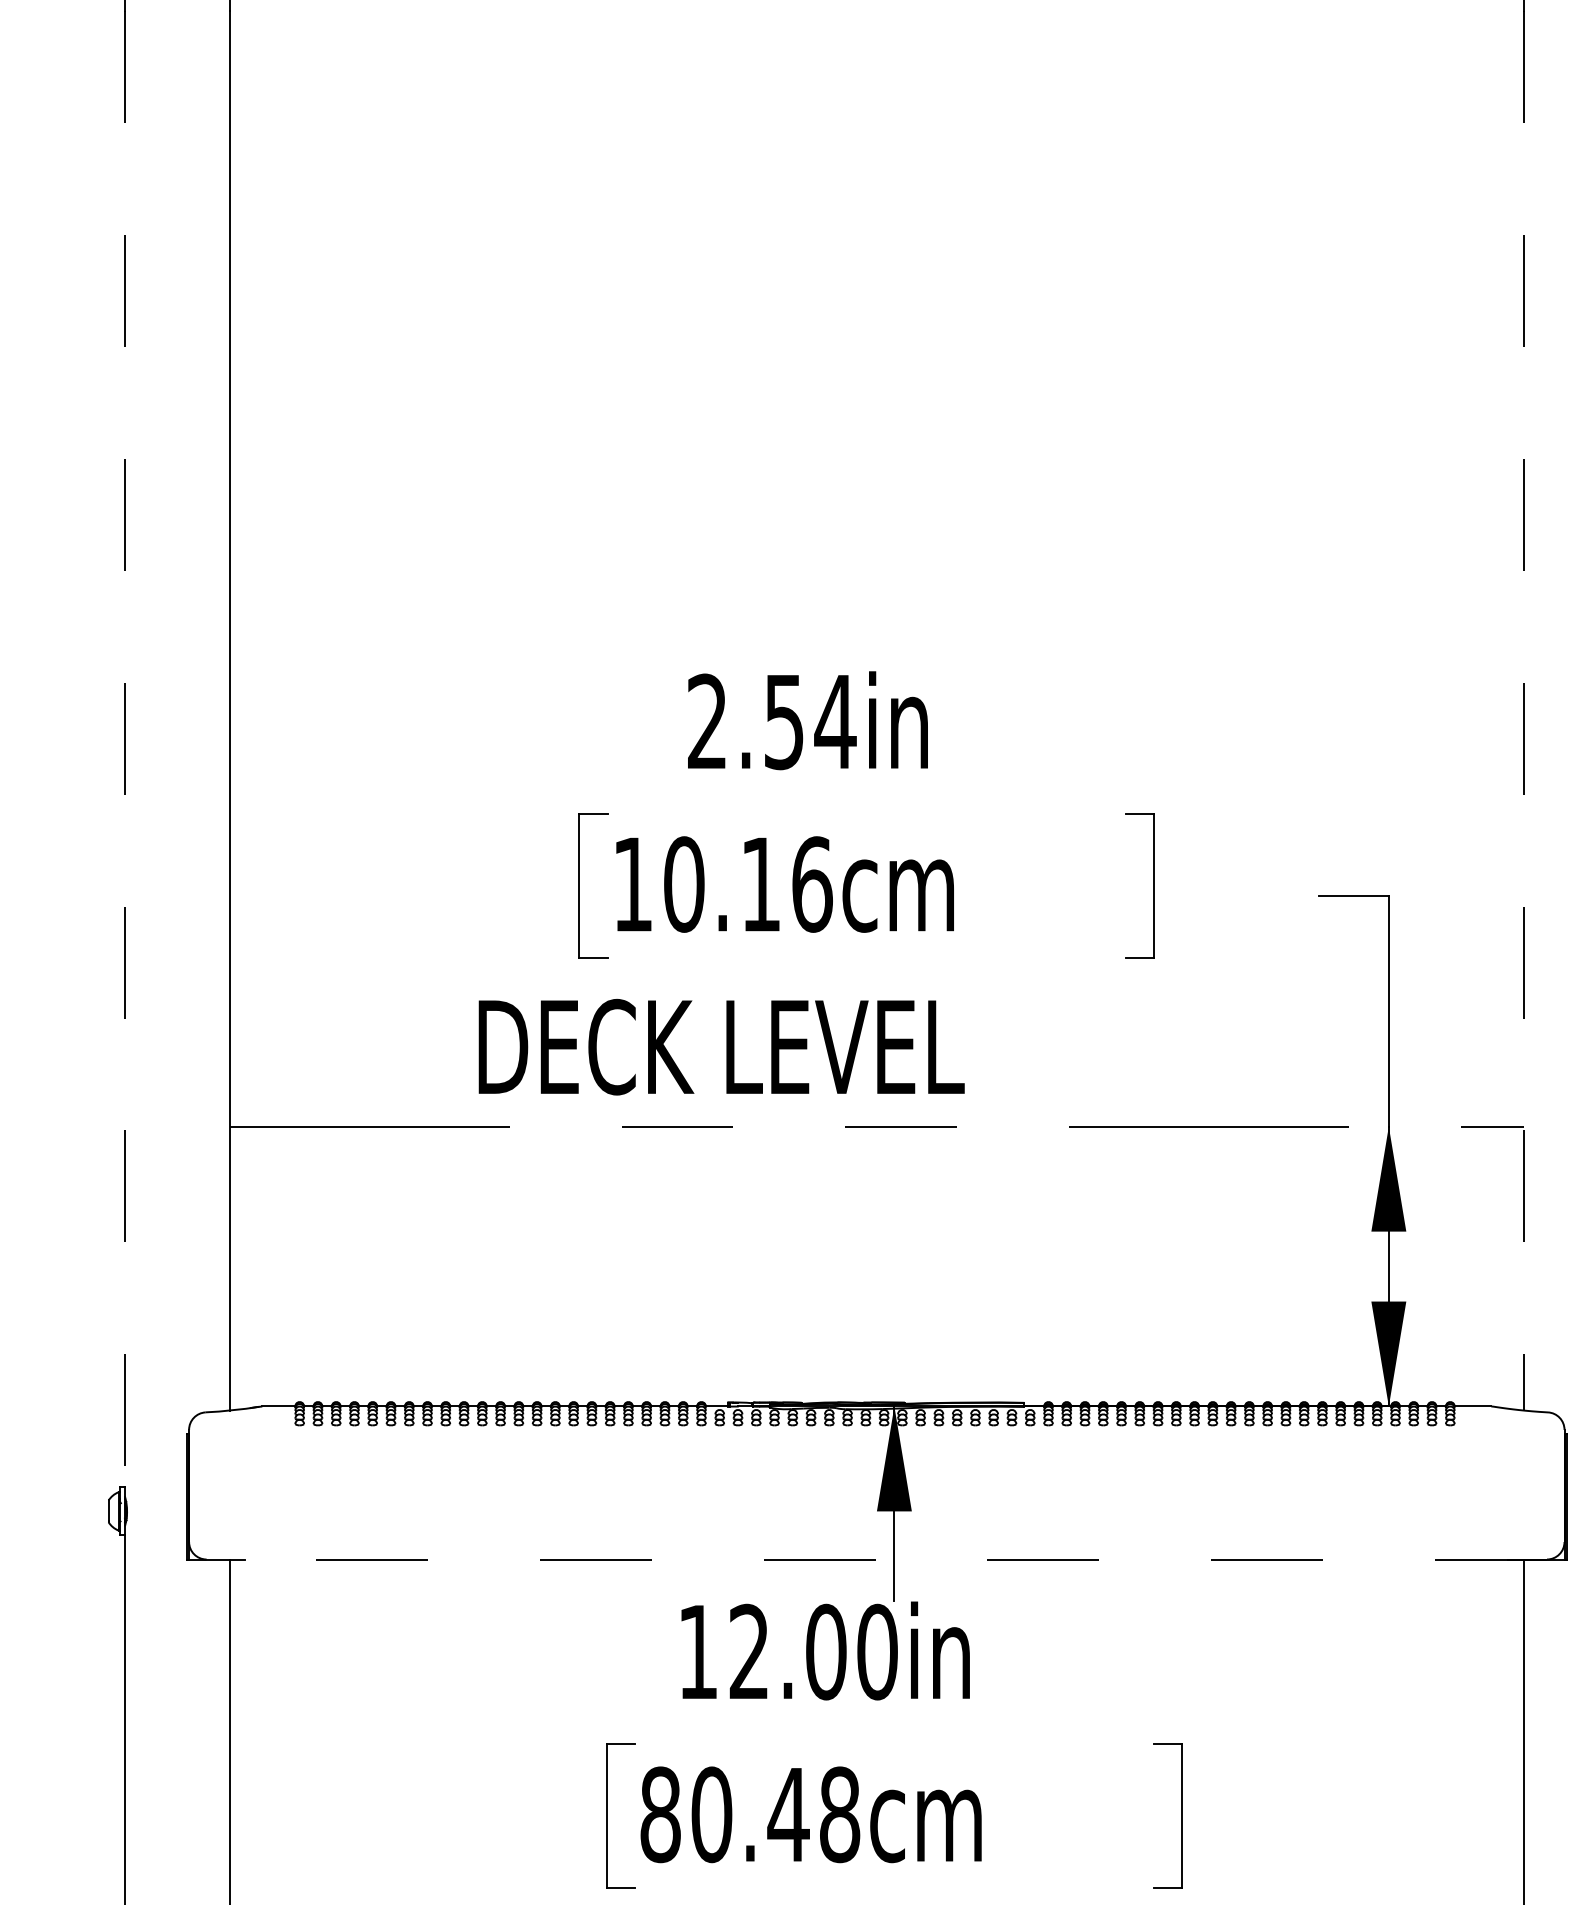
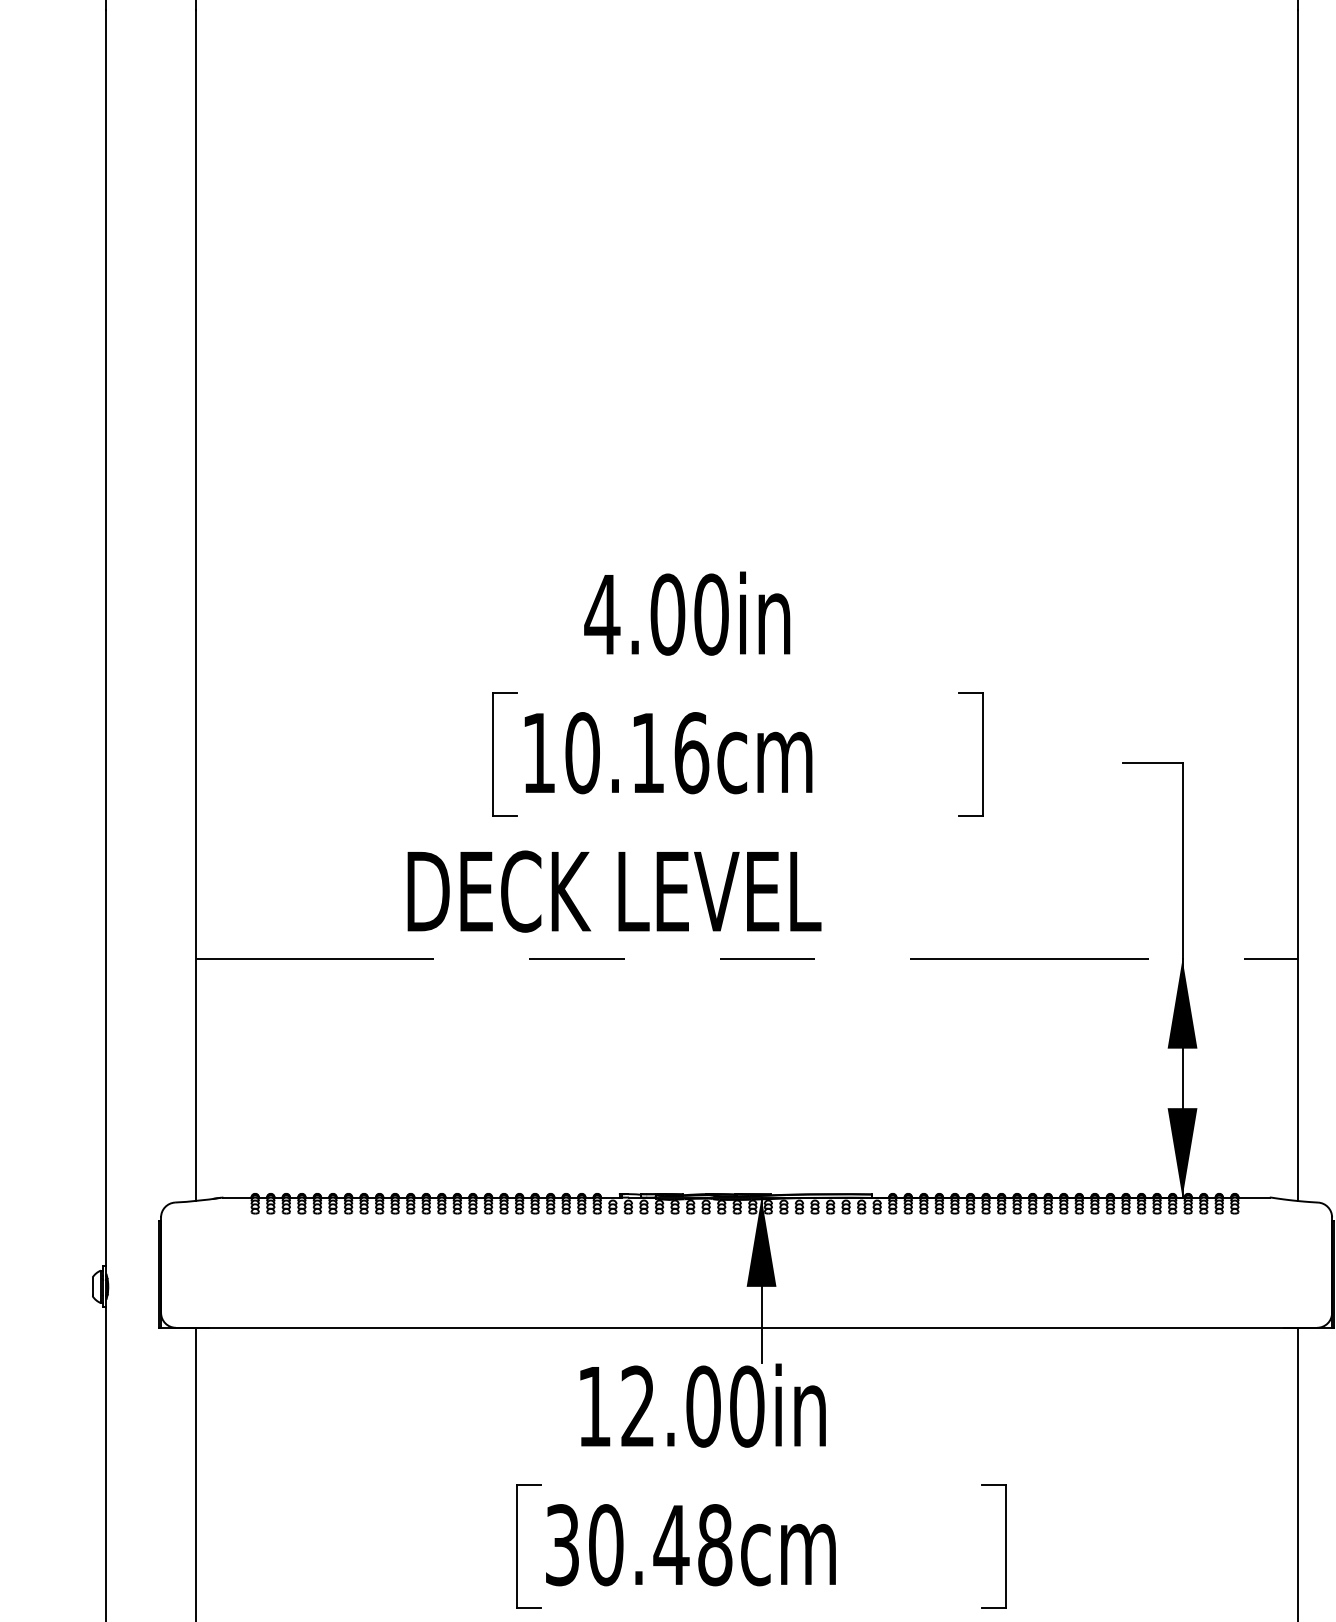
line: (1523, 710) -> (1297, 604), dashed -> solid
text: (771, 721) -> (656, 614), 2.54in -> 4.00in
line: (124, 749) -> (106, 638), dashed -> solid
line: (876, 1559) -> (746, 1327), dashed -> solid
text: (660, 1814) -> (562, 1544), 80.48cm -> 30.48cm

